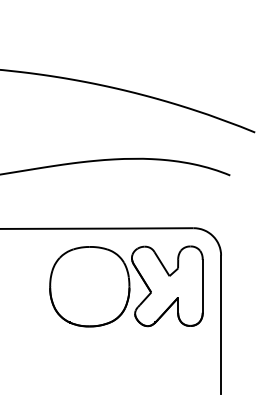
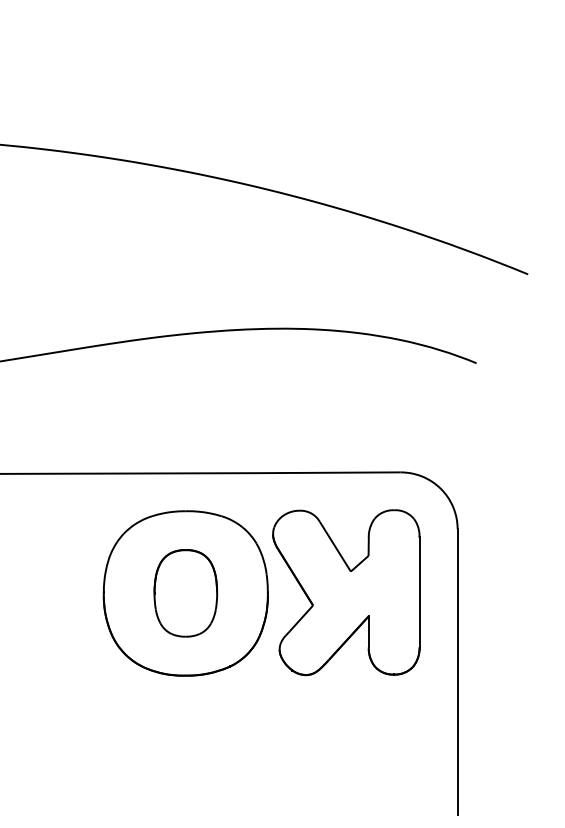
part: (89, 286) -> (185, 593), added

